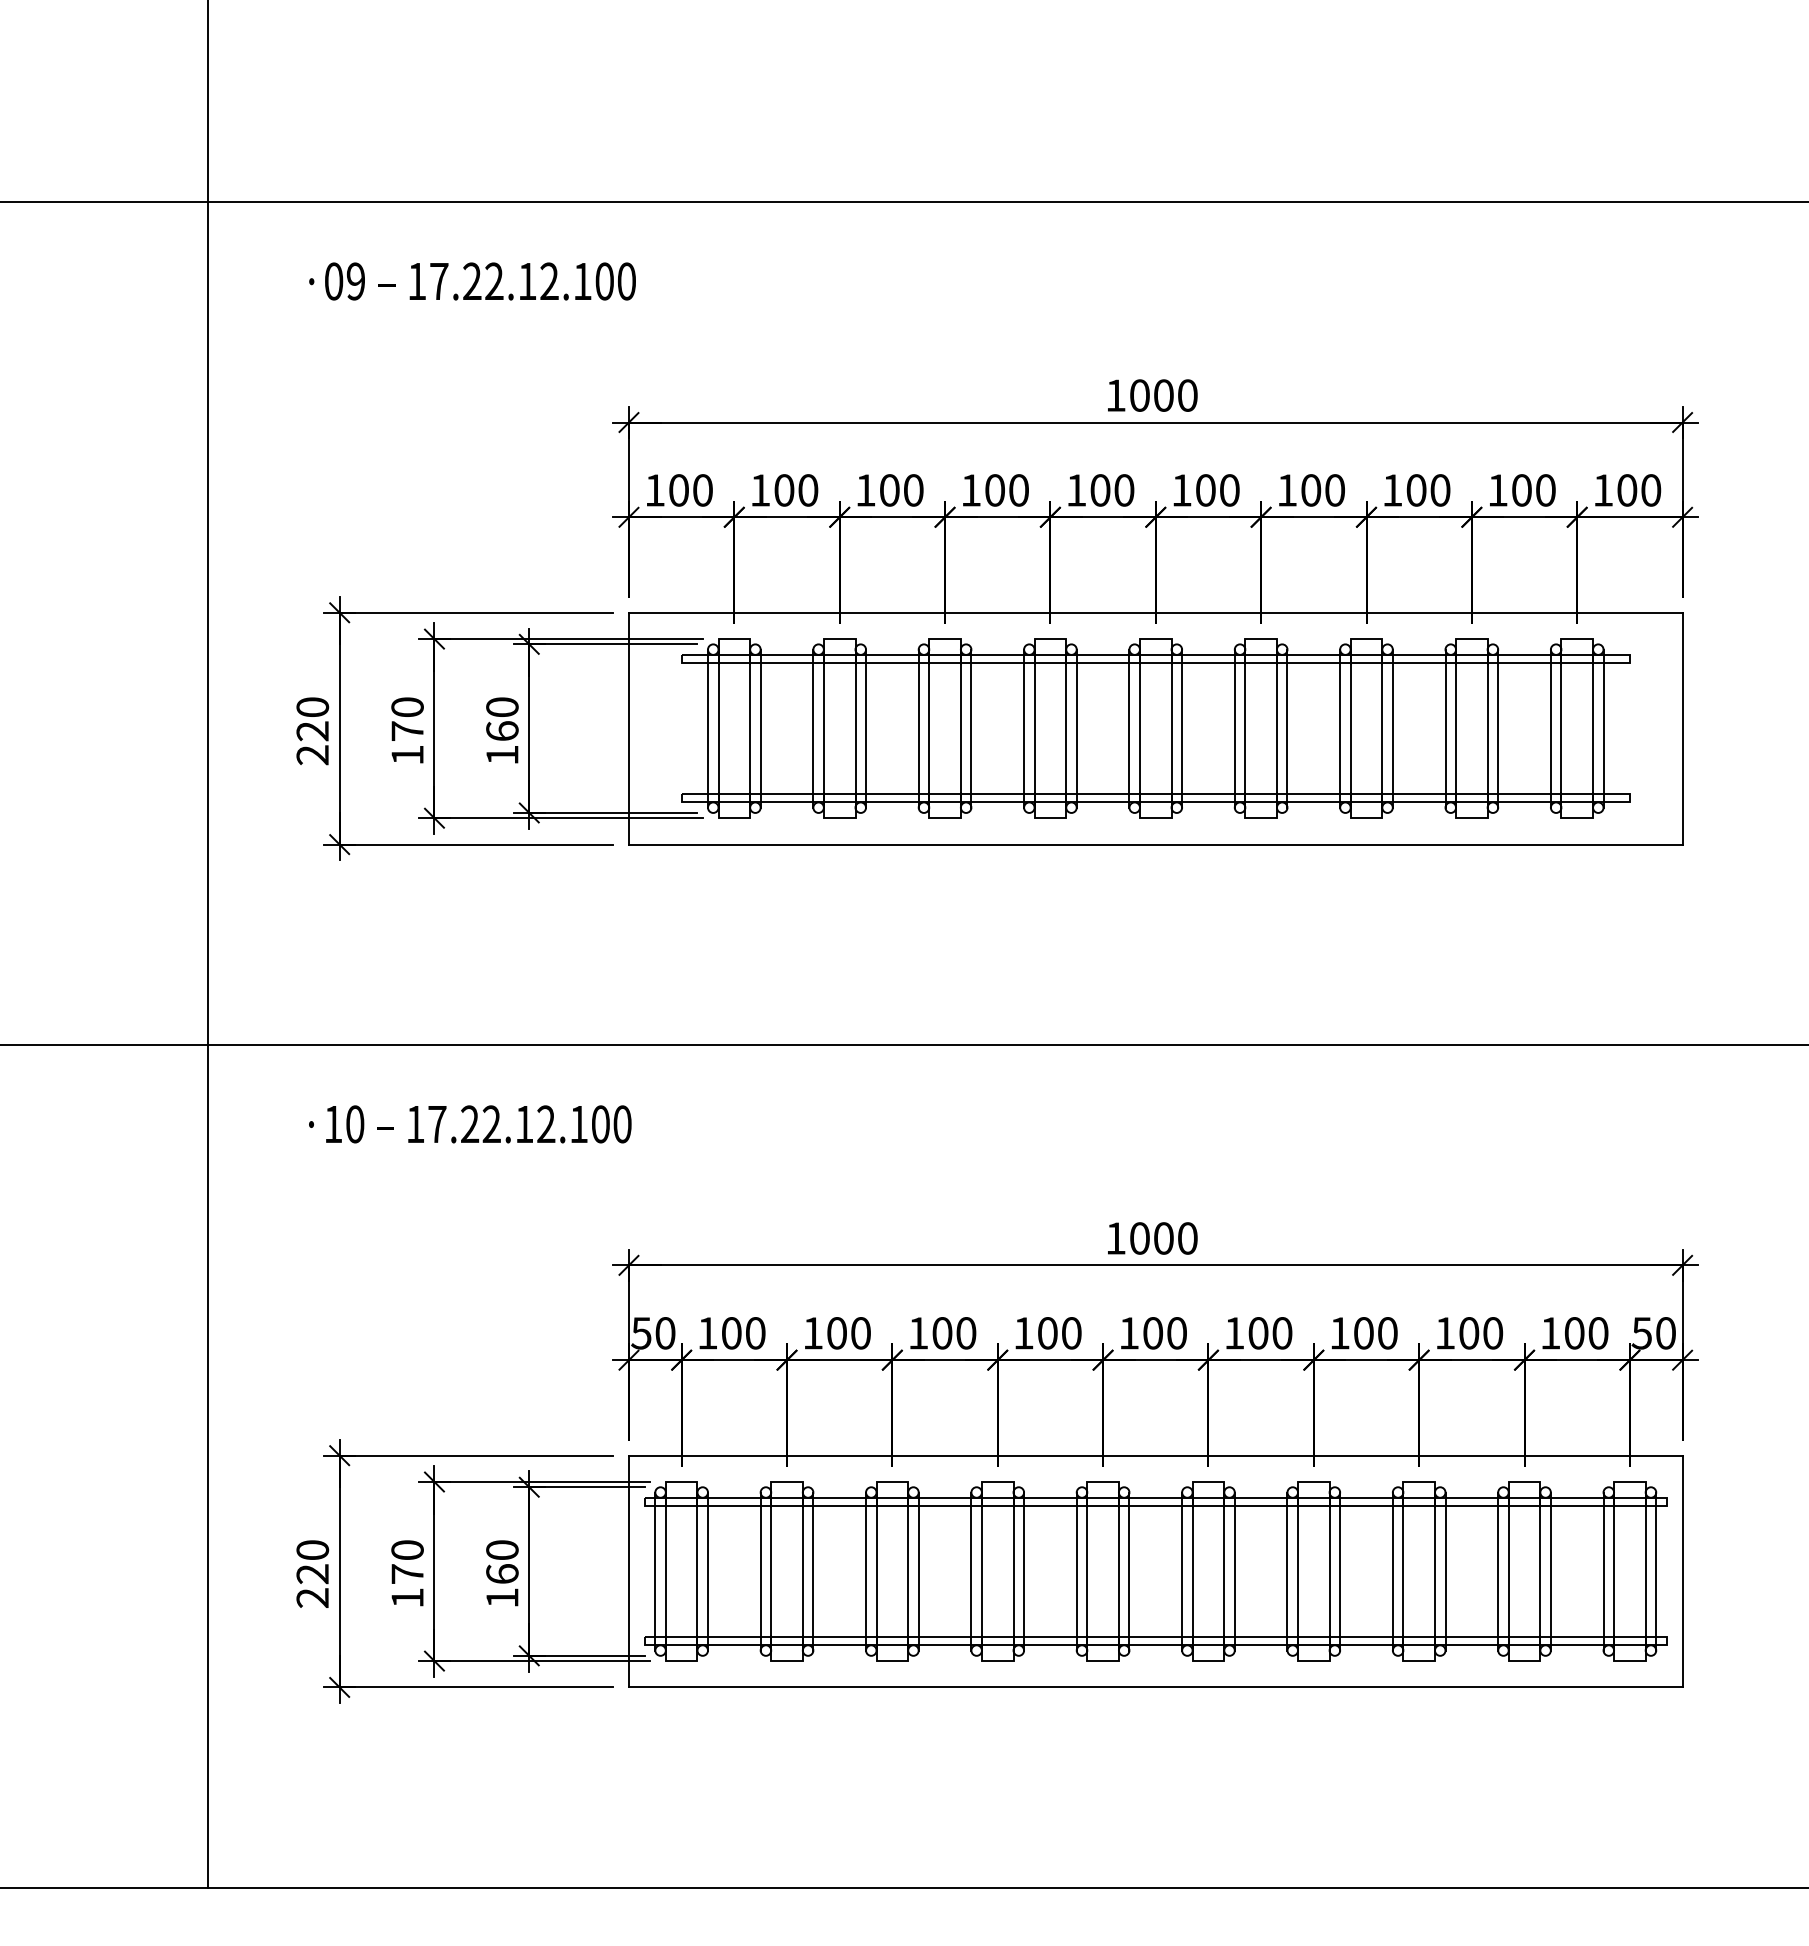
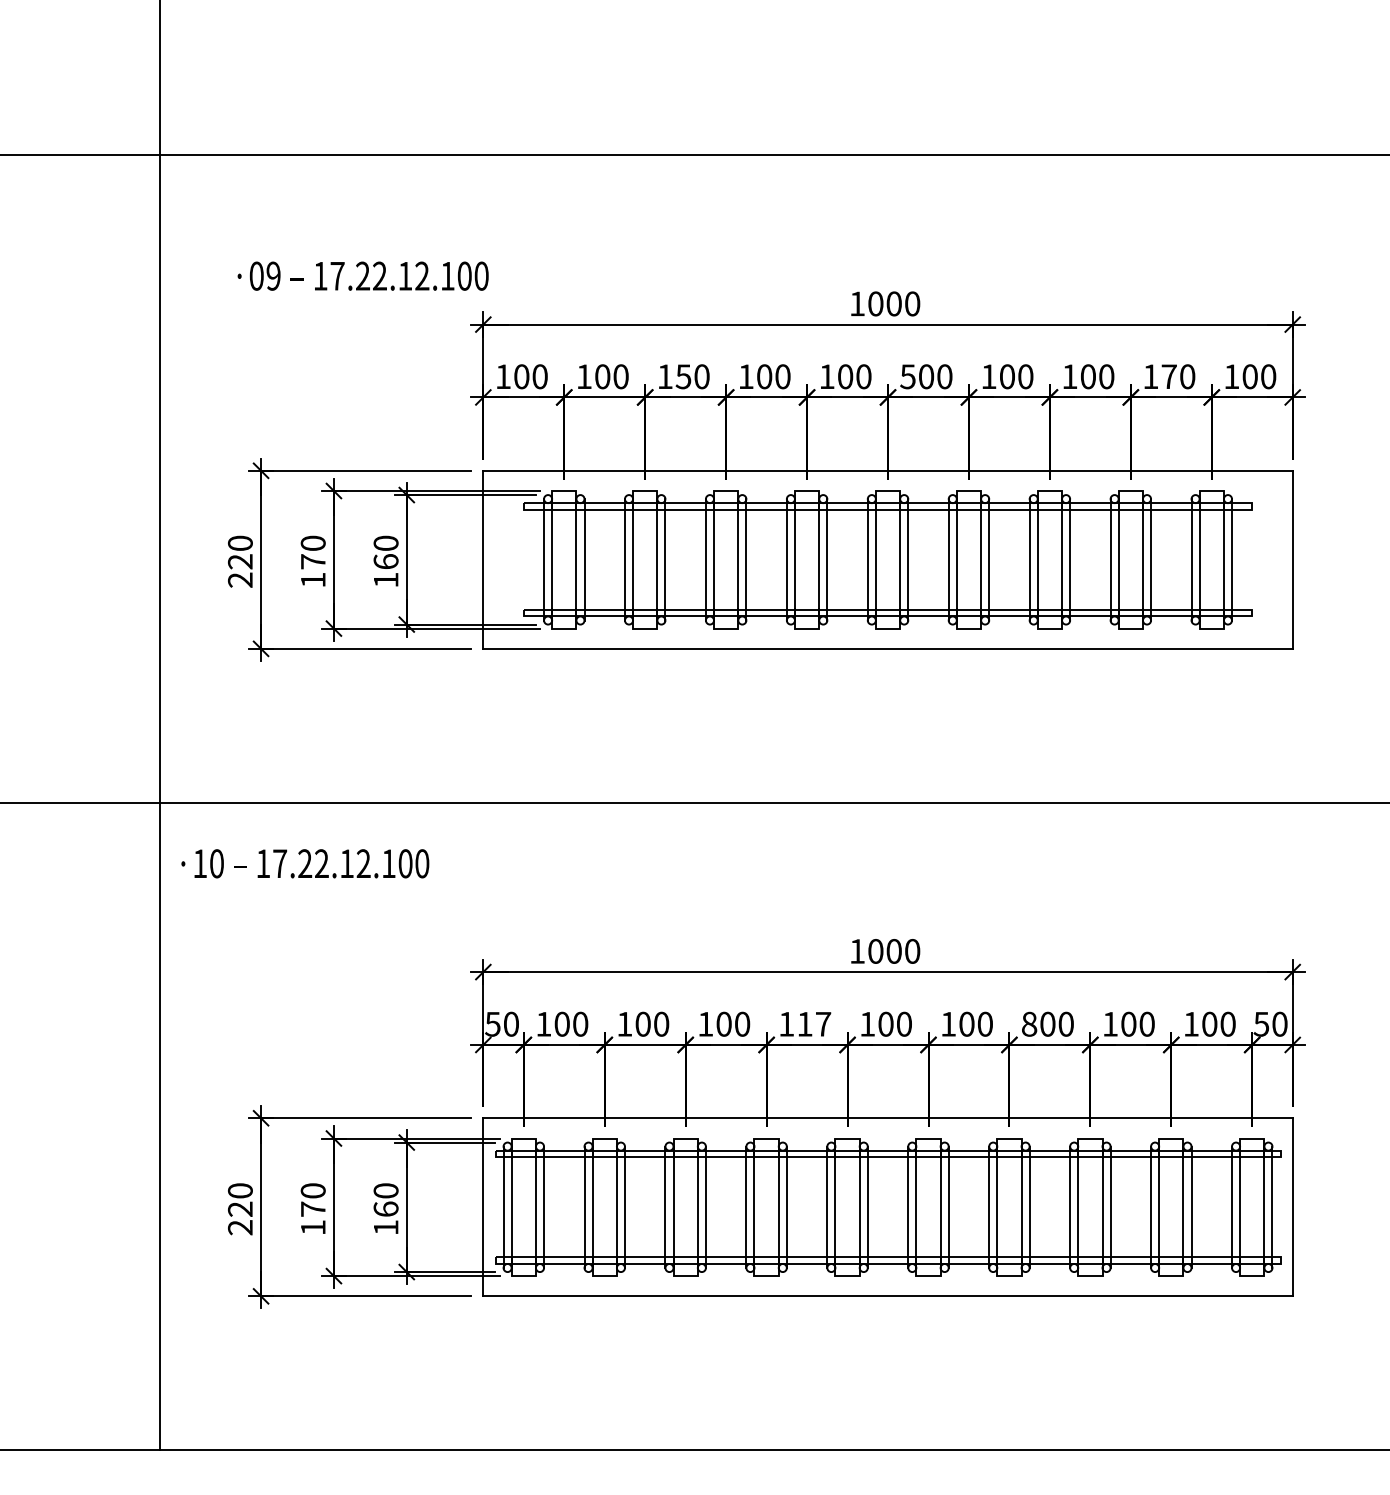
text: (472, 281) -> (363, 276), moved
text: (889, 490) -> (683, 376), 100 -> 150
text: (1181, 490) -> (907, 376), 100 -> 500
text: (1521, 490) -> (1168, 376), 100 -> 170
text: (470, 1124) -> (305, 863), moved
text: (1059, 1333) -> (814, 1024), 100 -> 117
text: (1339, 1333) -> (1029, 1024), 100 -> 800

